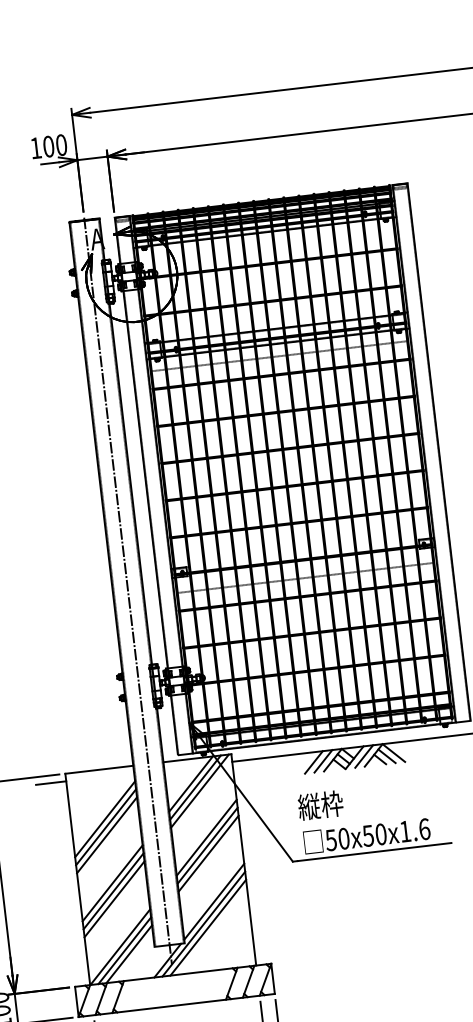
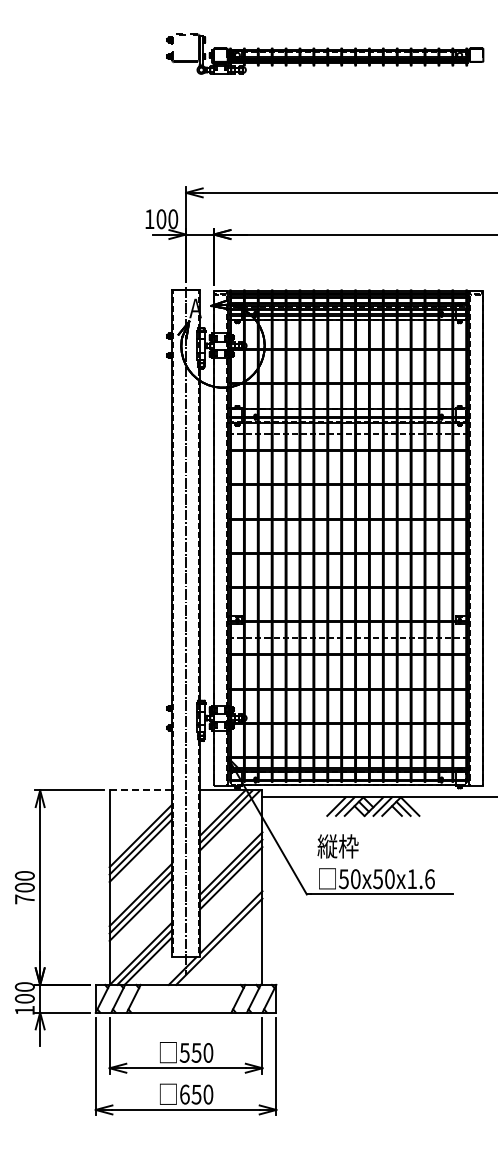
line: (99, 769) -> (141, 790), solid -> dashed
line: (50, 783) -> (95, 797), removed
line: (207, 926) -> (222, 944), removed

